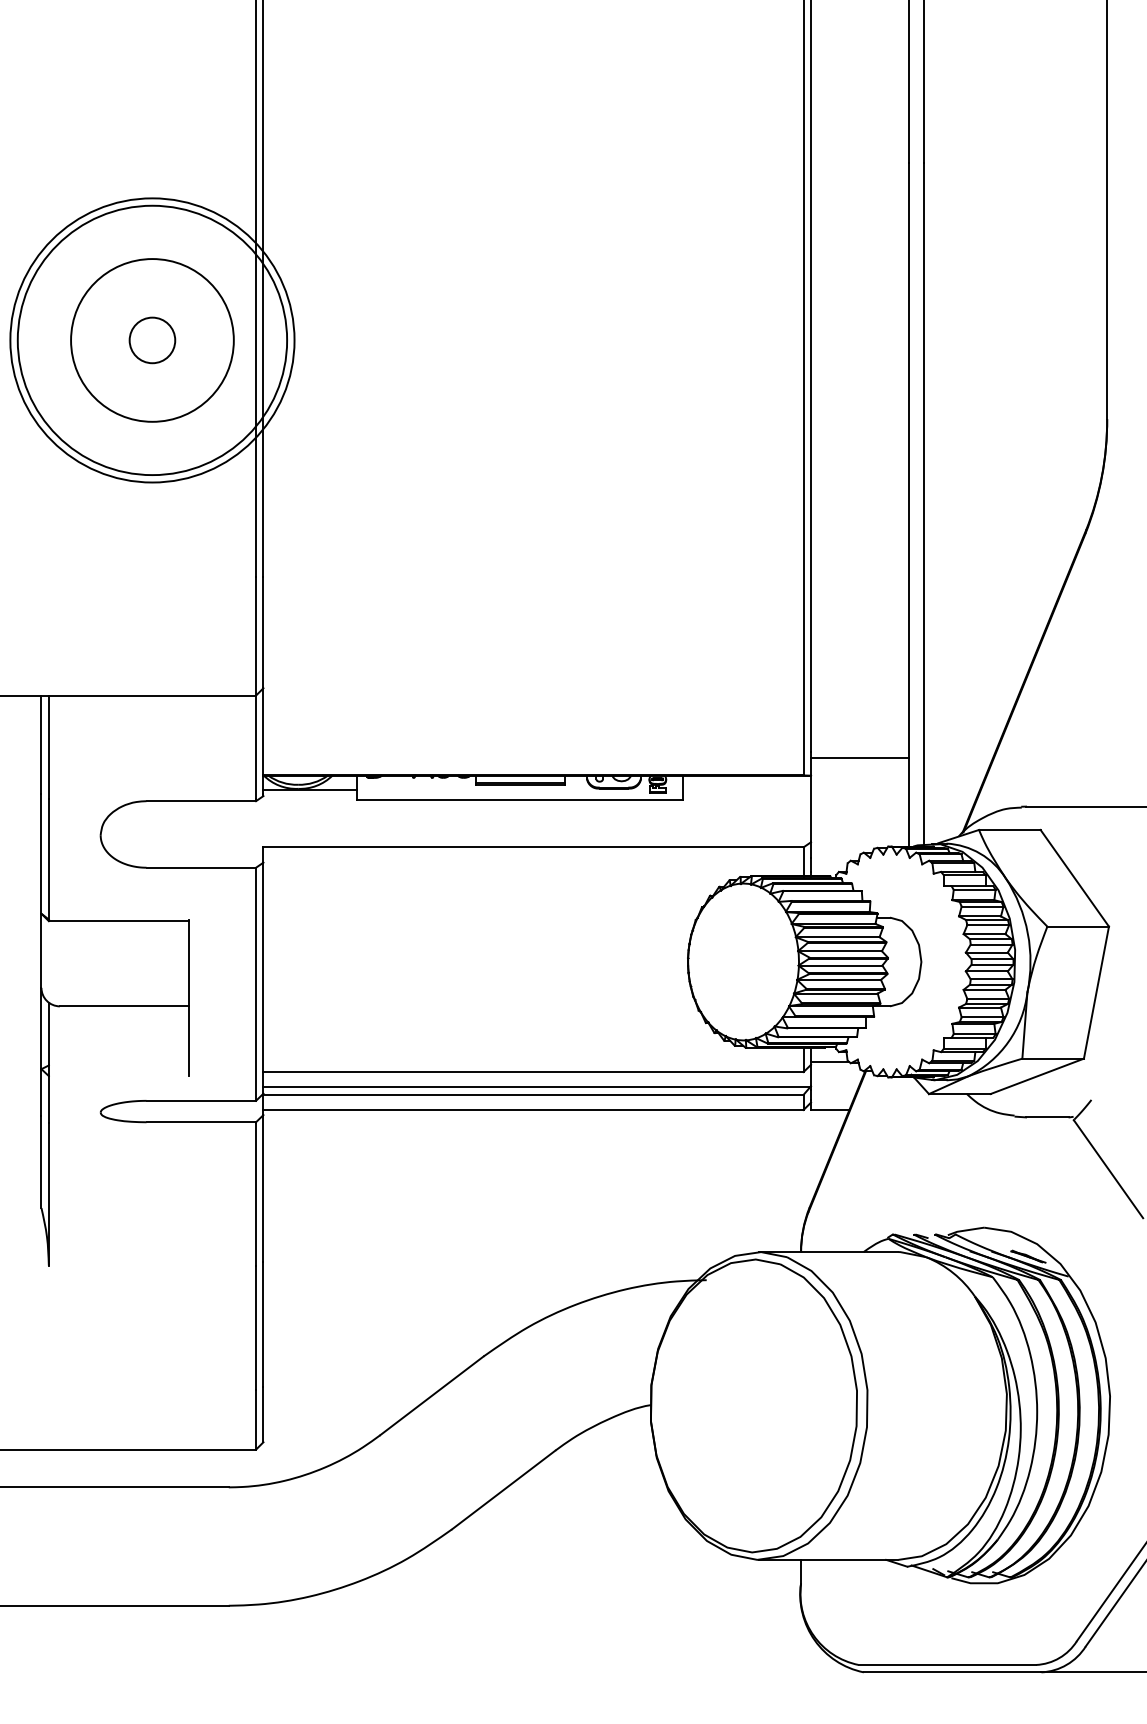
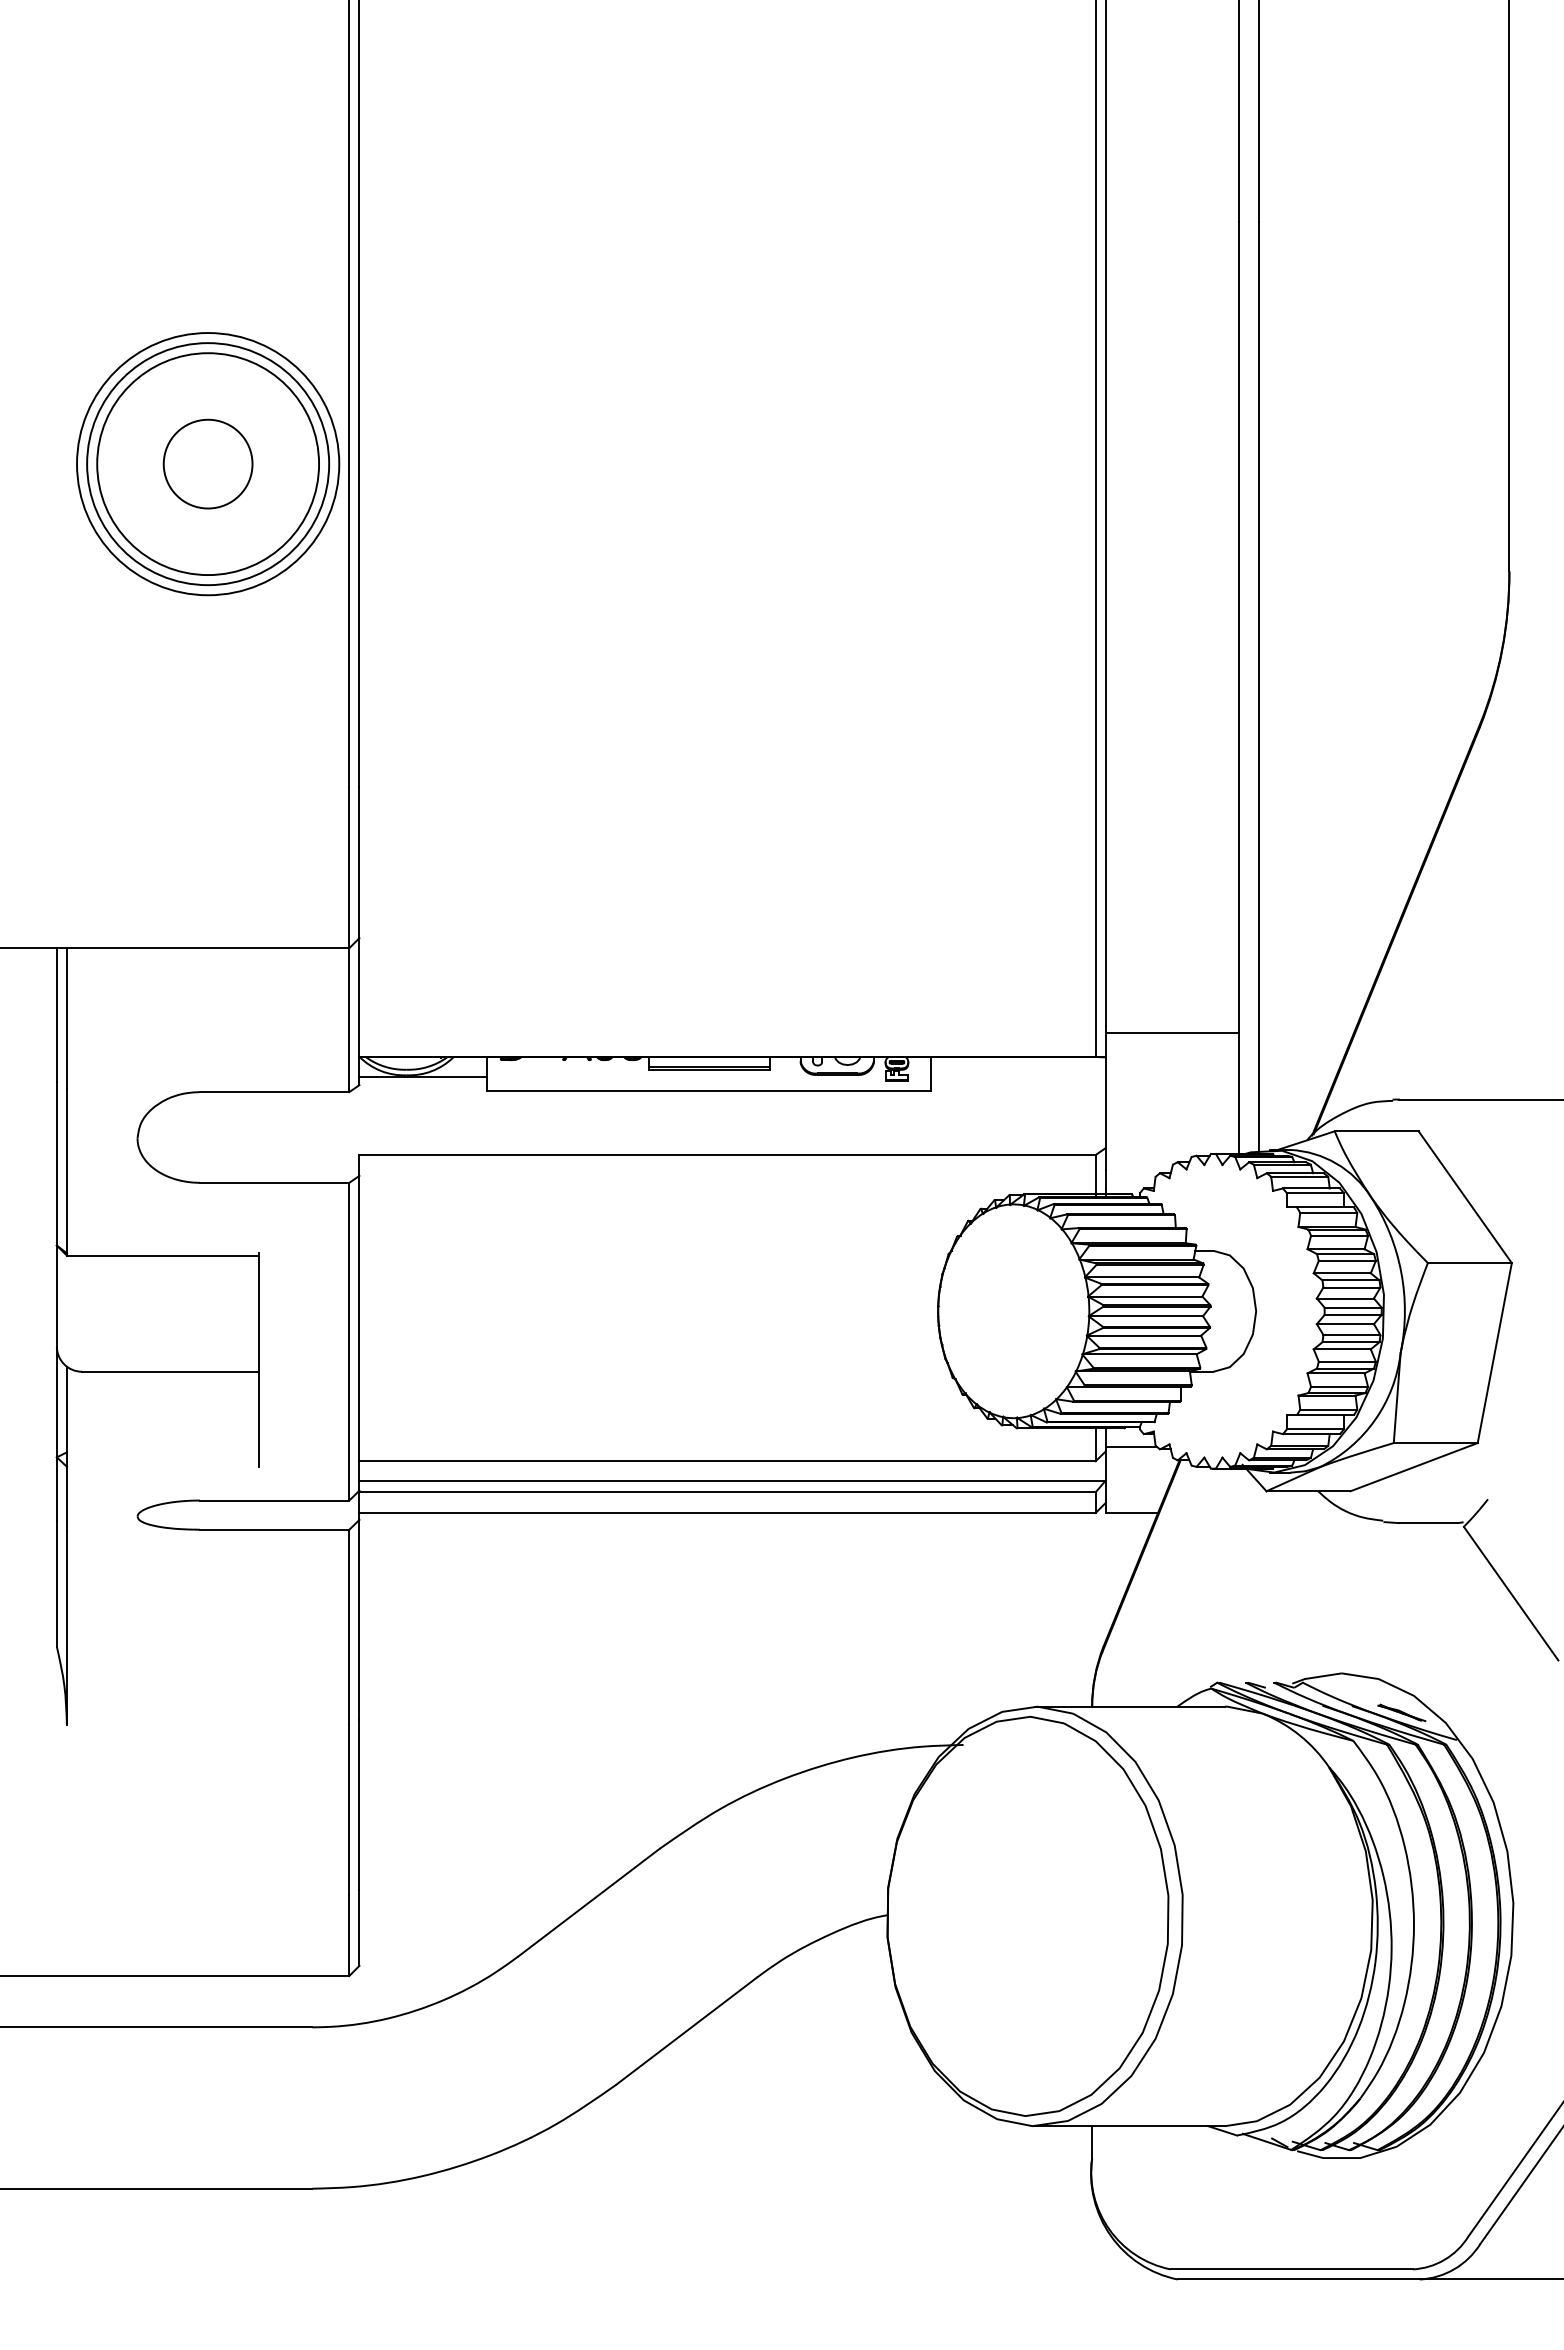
circle: (151, 339) -> (207, 463), size x1.43
circle: (152, 340) -> (208, 464), size x0.62
circle: (152, 340) -> (208, 464), size x0.71

